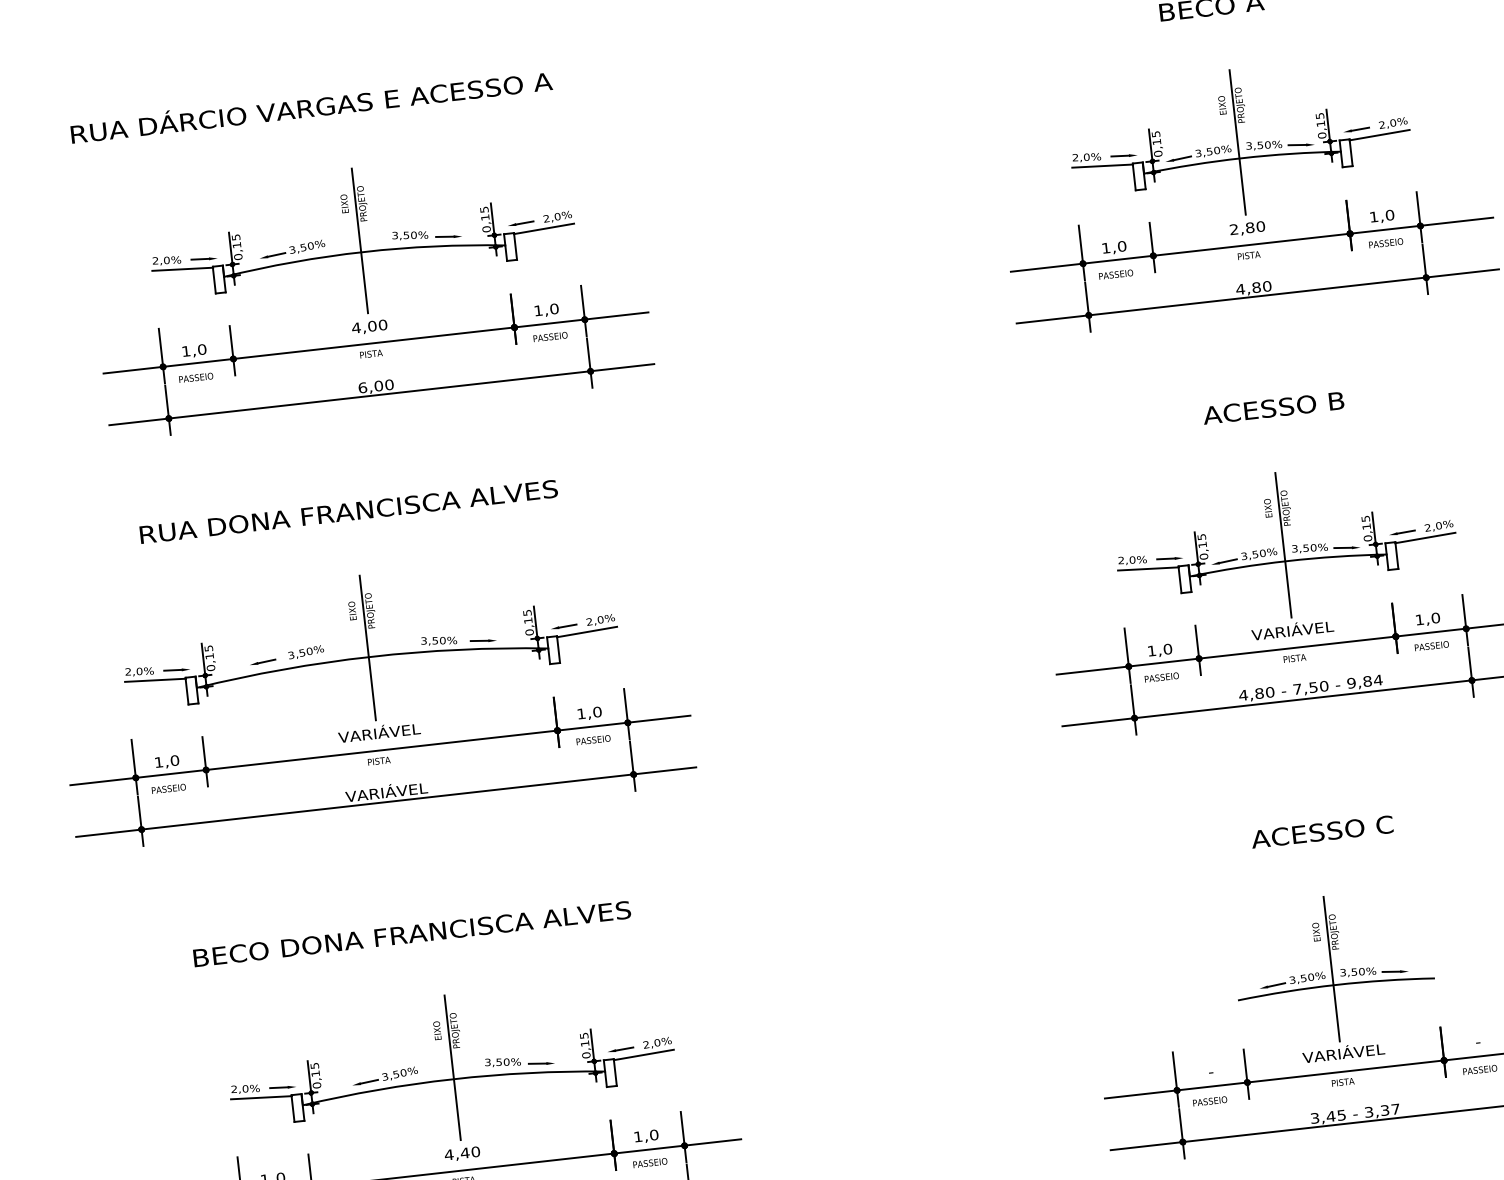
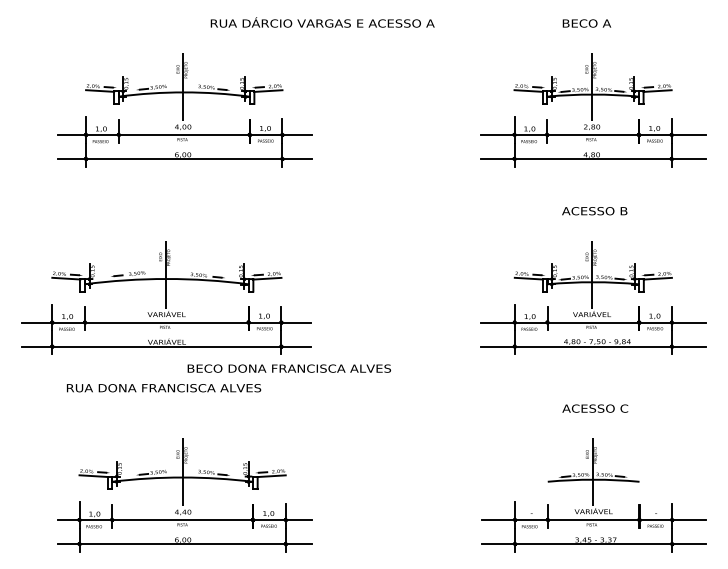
text: (310, 105) -> (322, 22), moved
text: (349, 512) -> (164, 388), moved
text: (410, 933) -> (288, 368), moved

